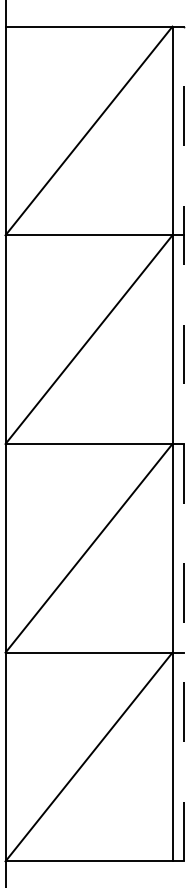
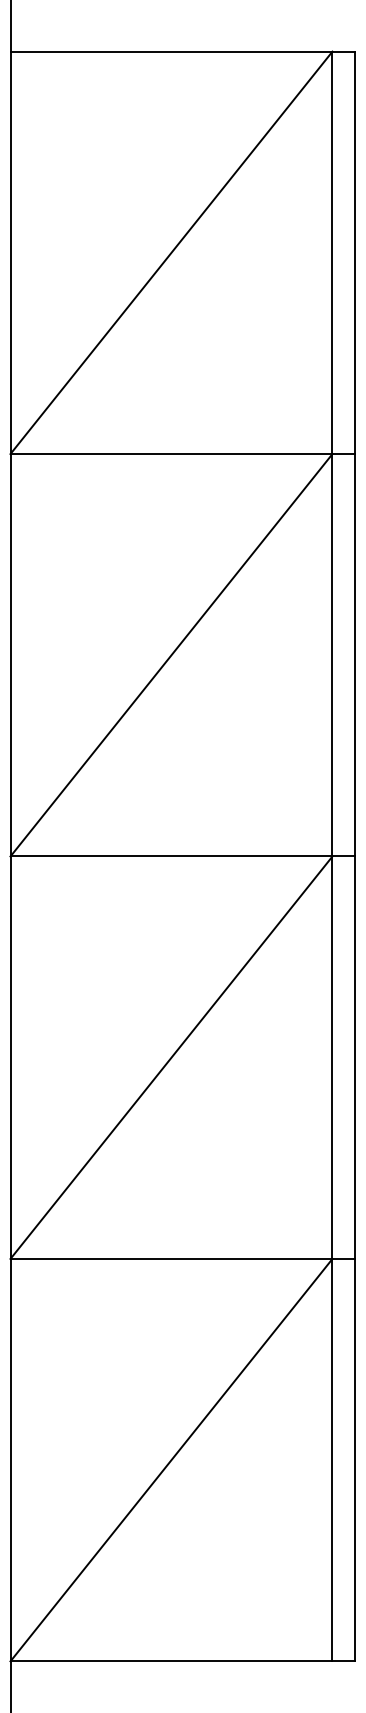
line: (184, 443) -> (355, 855), dashed -> solid

